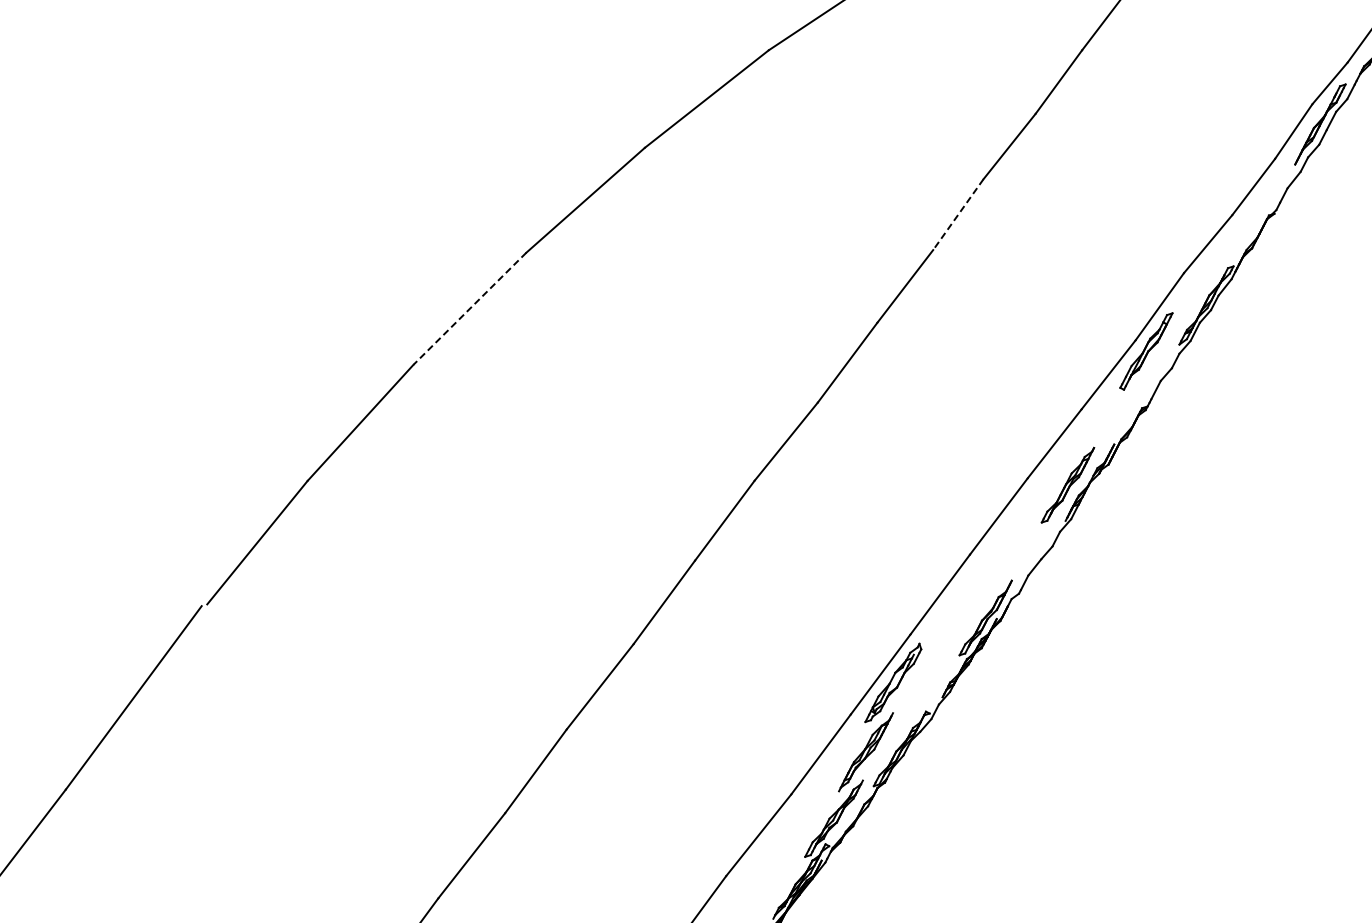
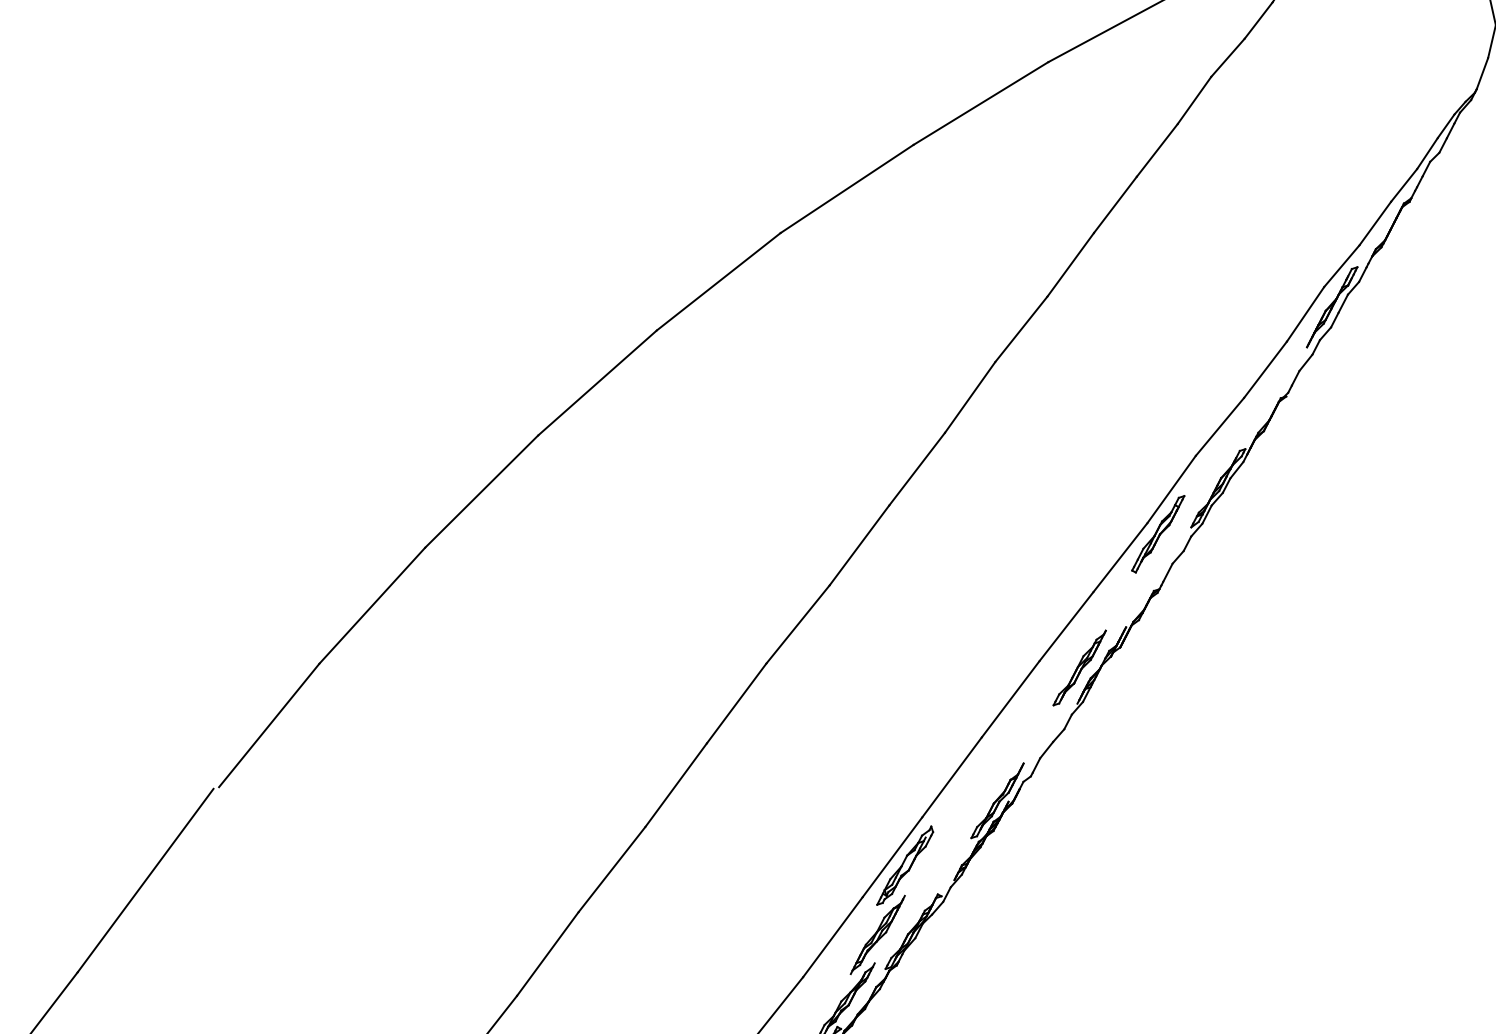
line: (957, 214) -> (969, 397), dashed -> solid
line: (469, 308) -> (481, 491), dashed -> solid

